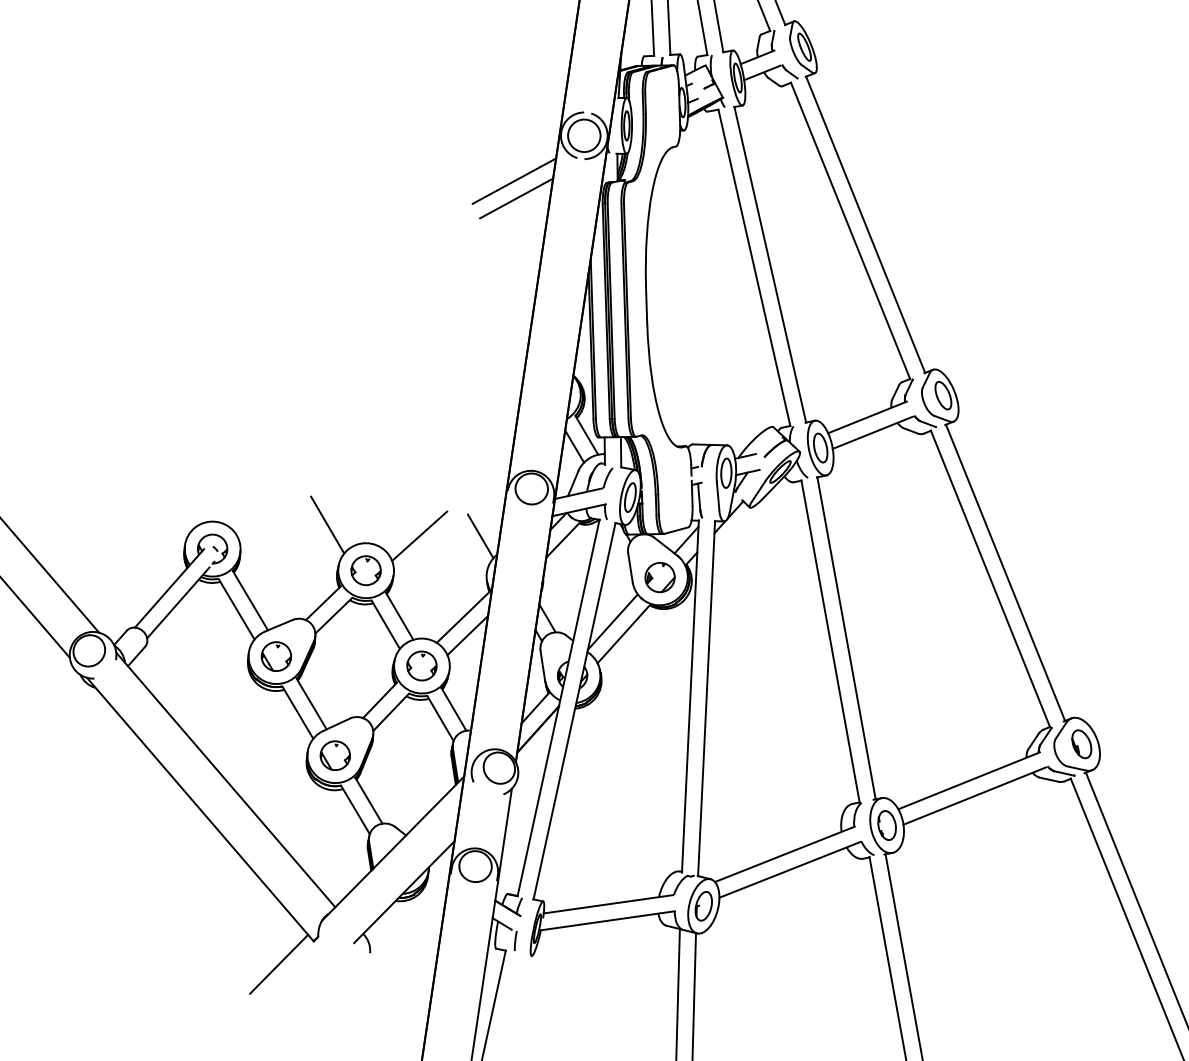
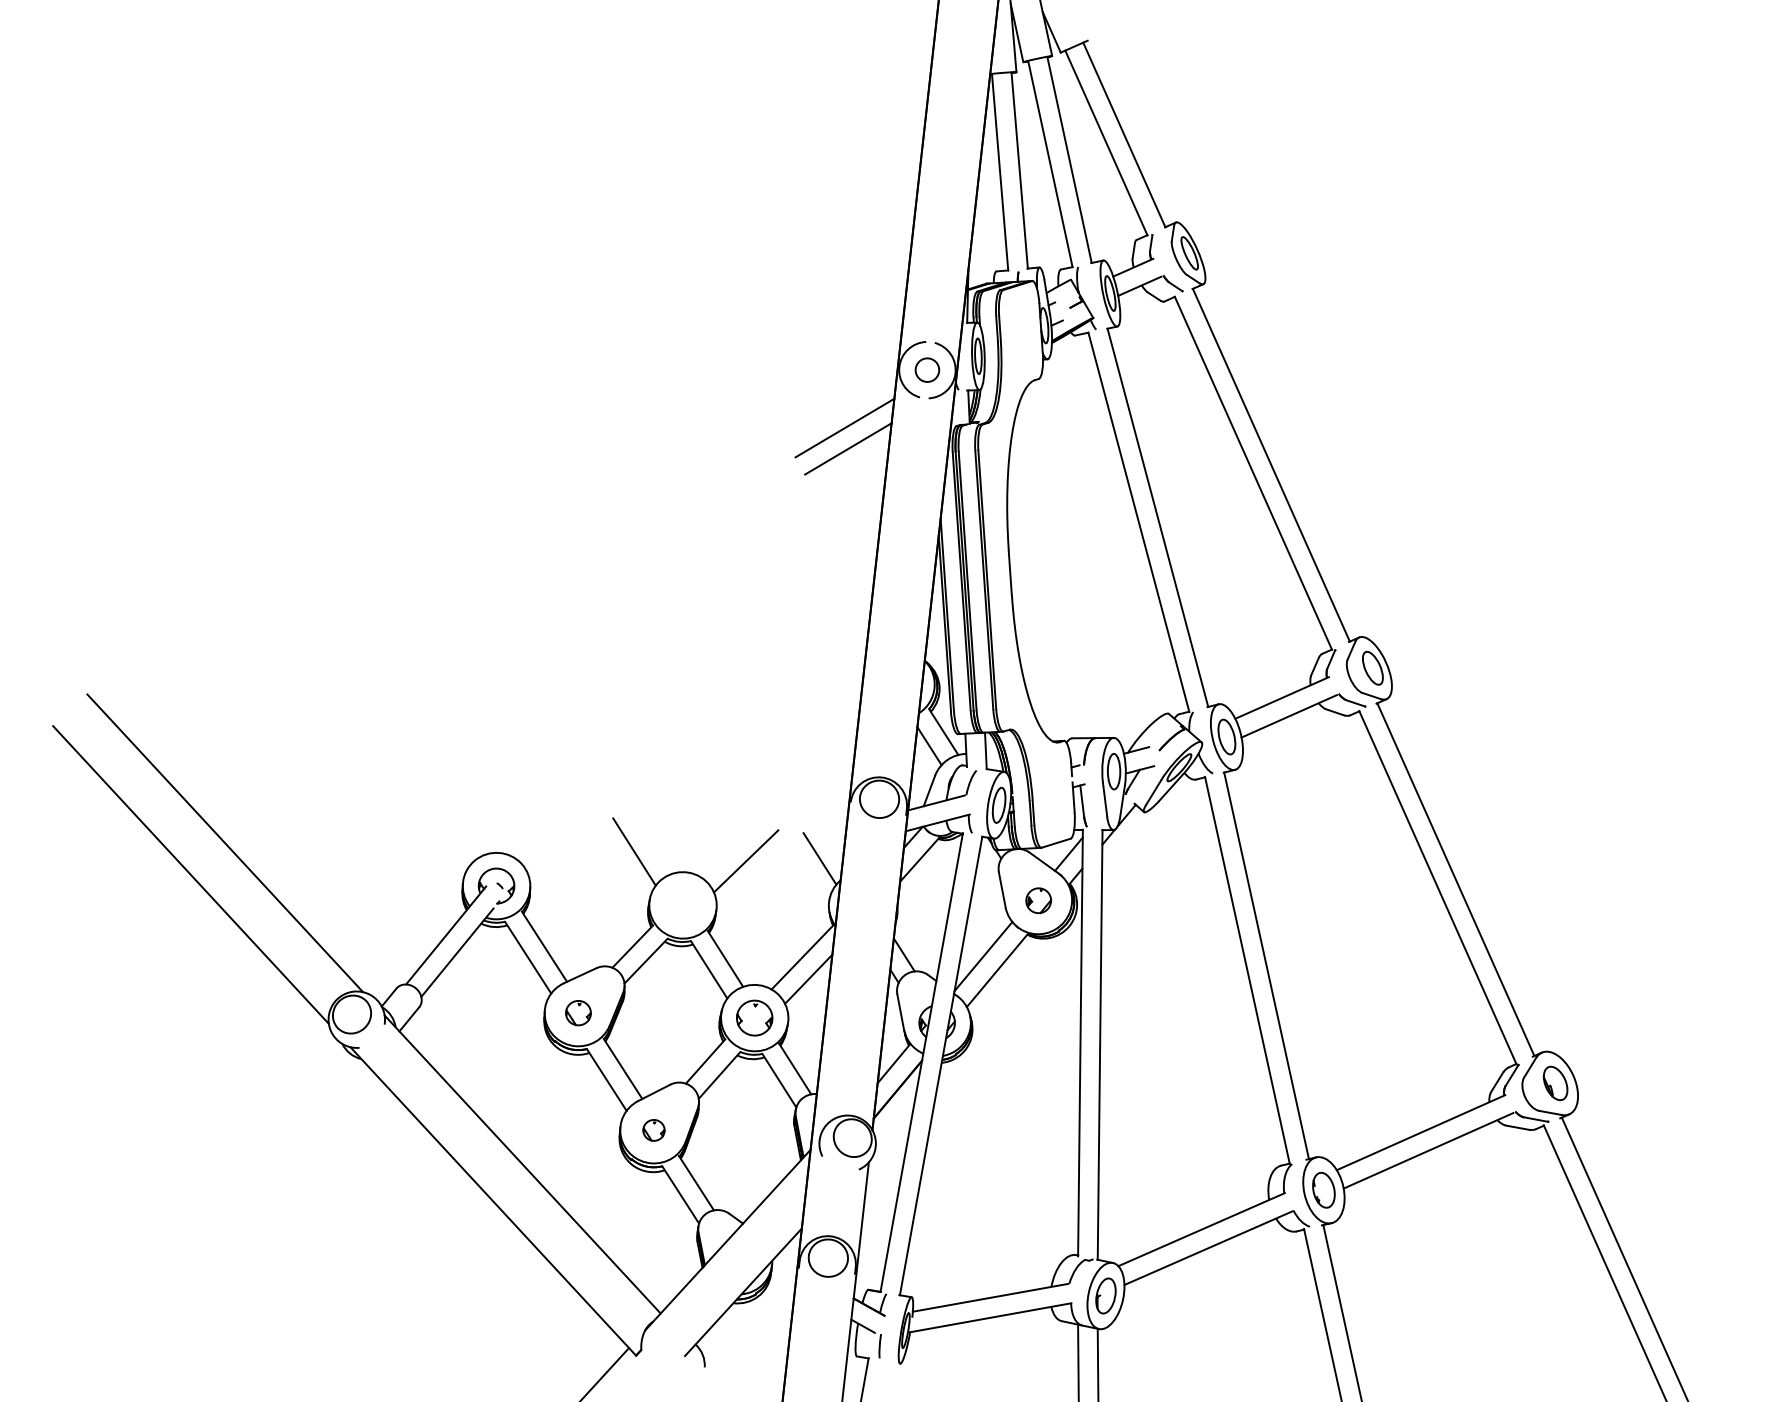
circle: (584, 135) -> (927, 369), size x0.6
part: (365, 570) -> (682, 905), removed
part: (660, 577) -> (1038, 900), size x0.7
part: (276, 656) -> (578, 1012), size x0.7
part: (334, 755) -> (653, 1130), size x0.6

